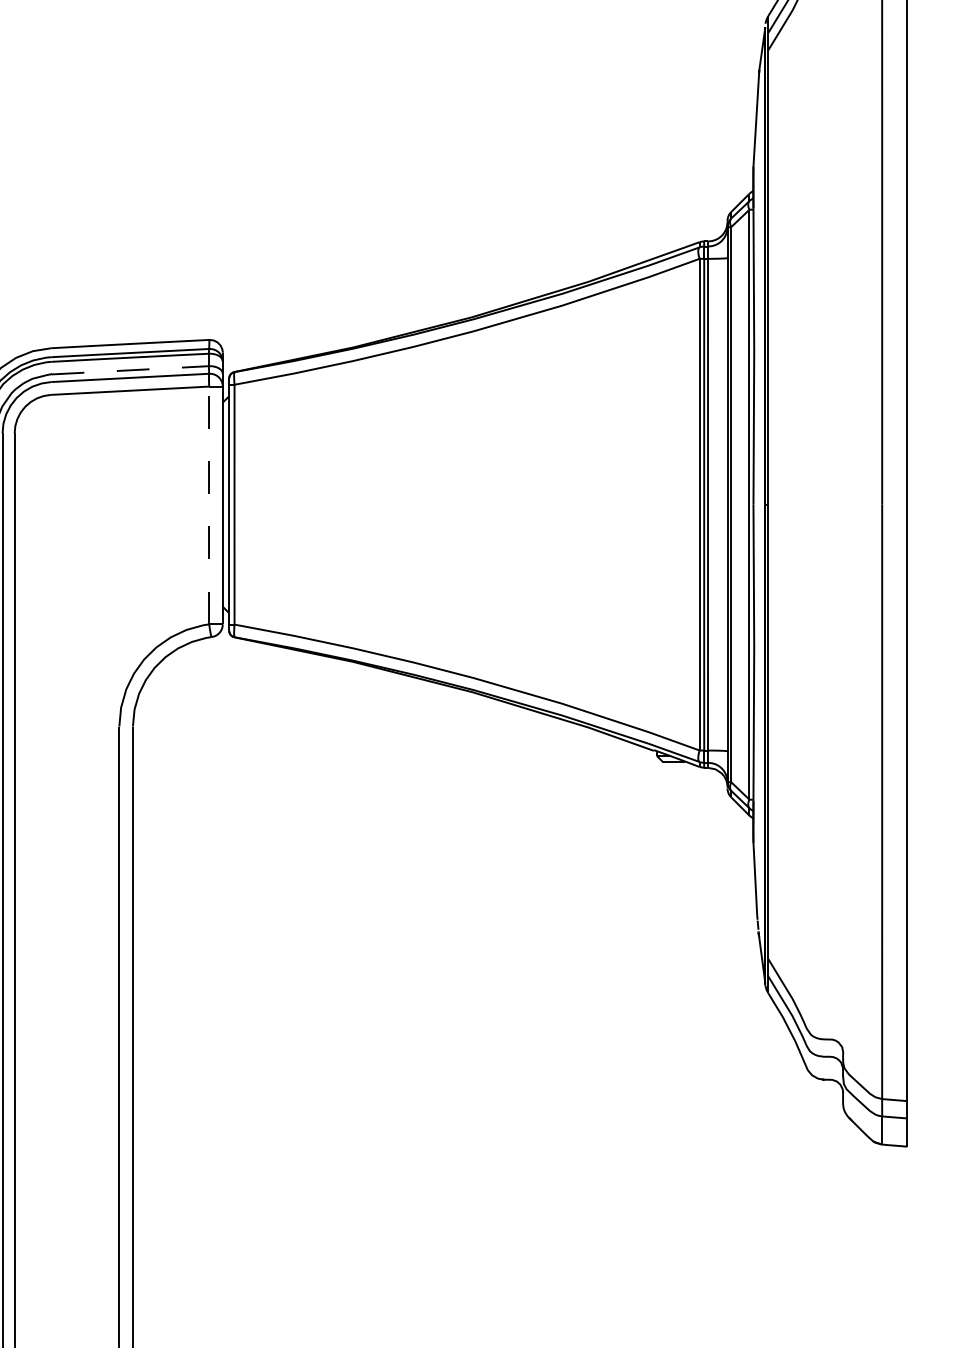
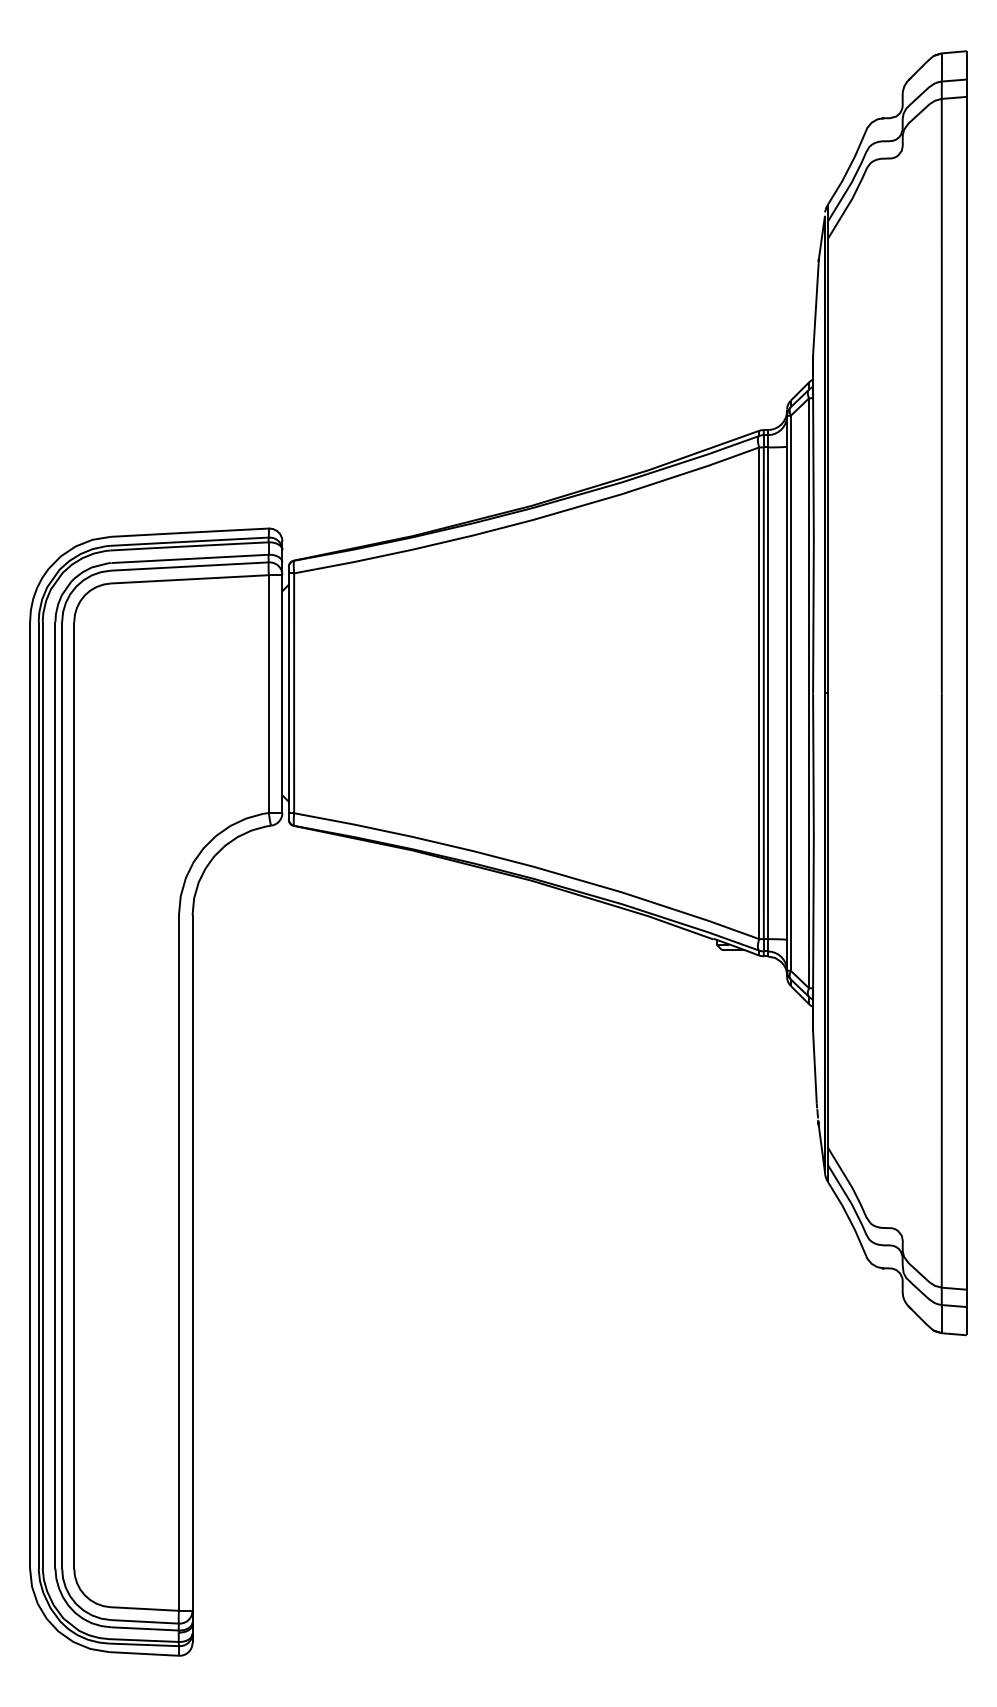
line: (129, 369) -> (189, 558), dashed -> solid
line: (208, 505) -> (268, 694), dashed -> solid

